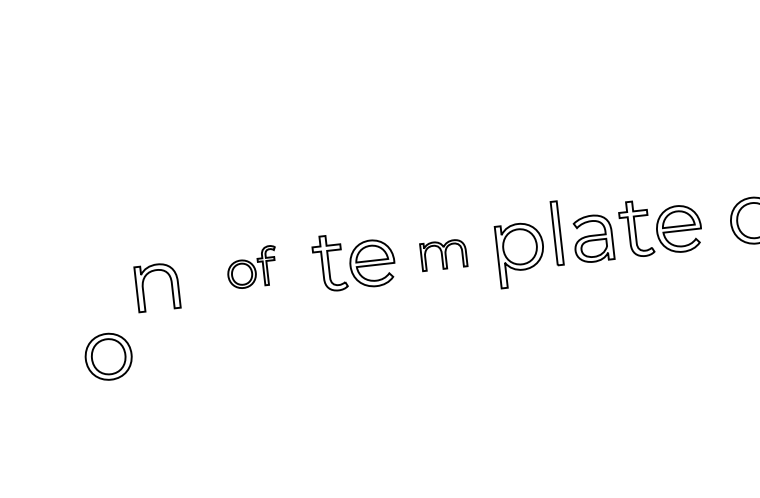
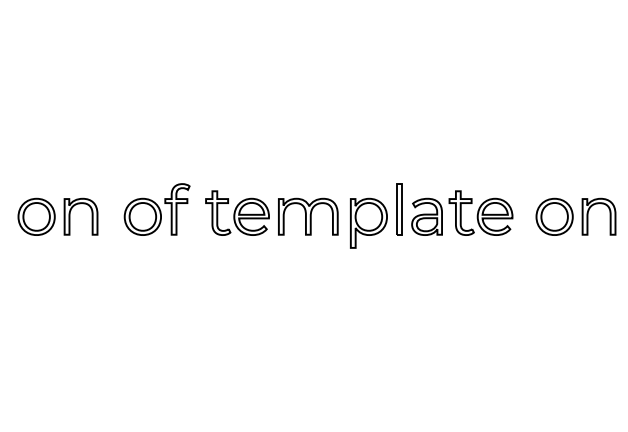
part: (443, 254) -> (308, 216), size x1.67
part: (251, 267) -> (156, 209), size x1.67
part: (108, 356) -> (36, 216), moved

